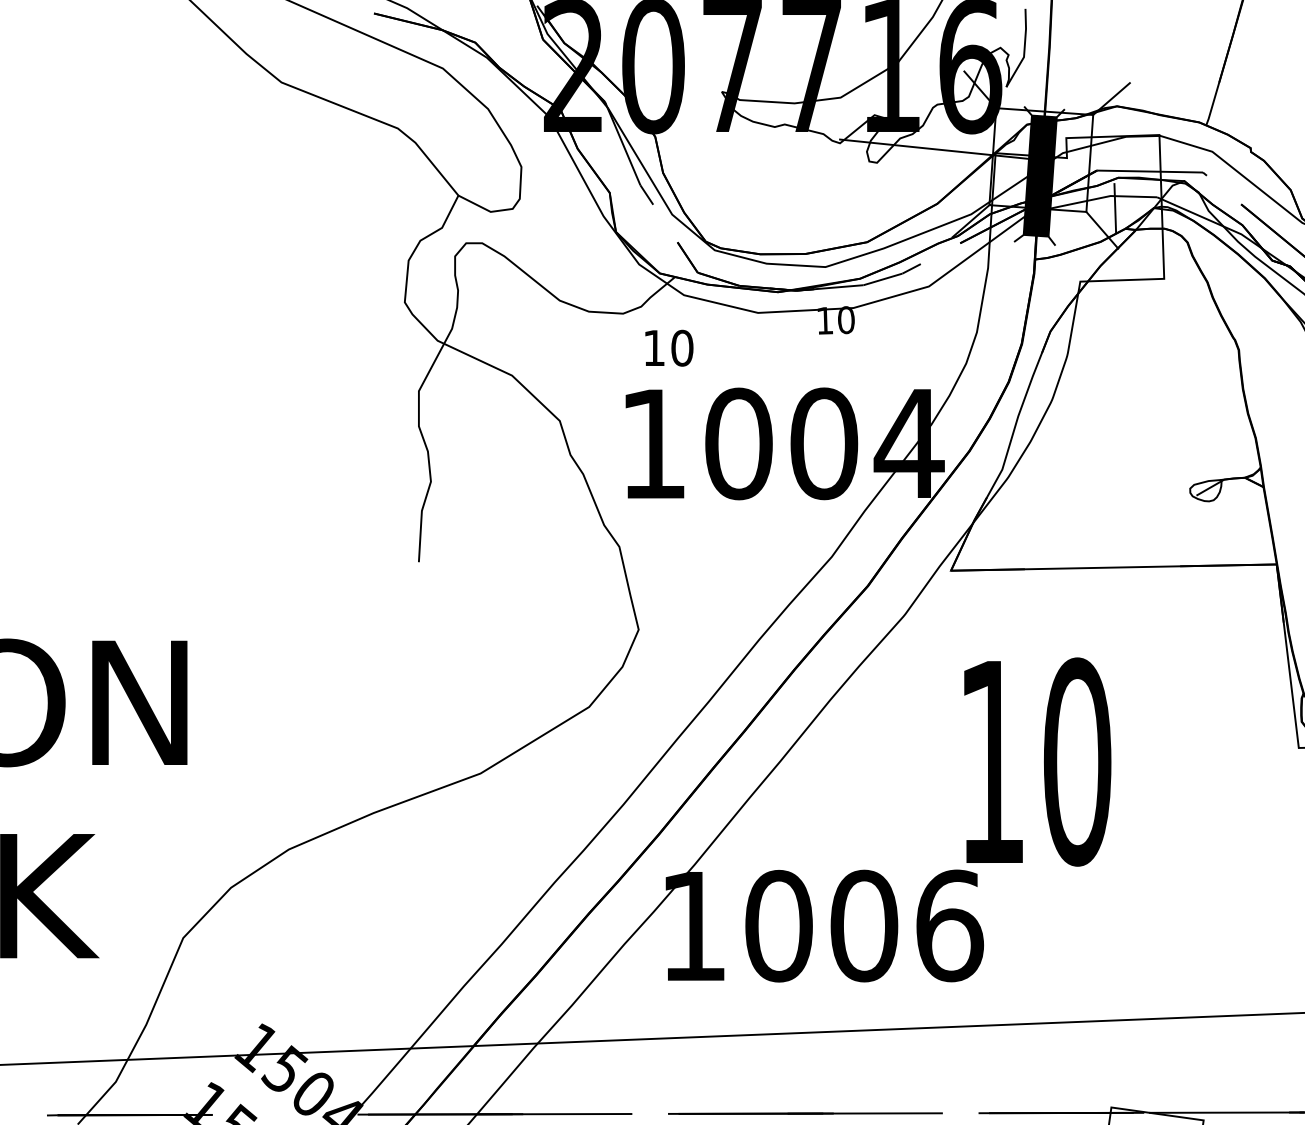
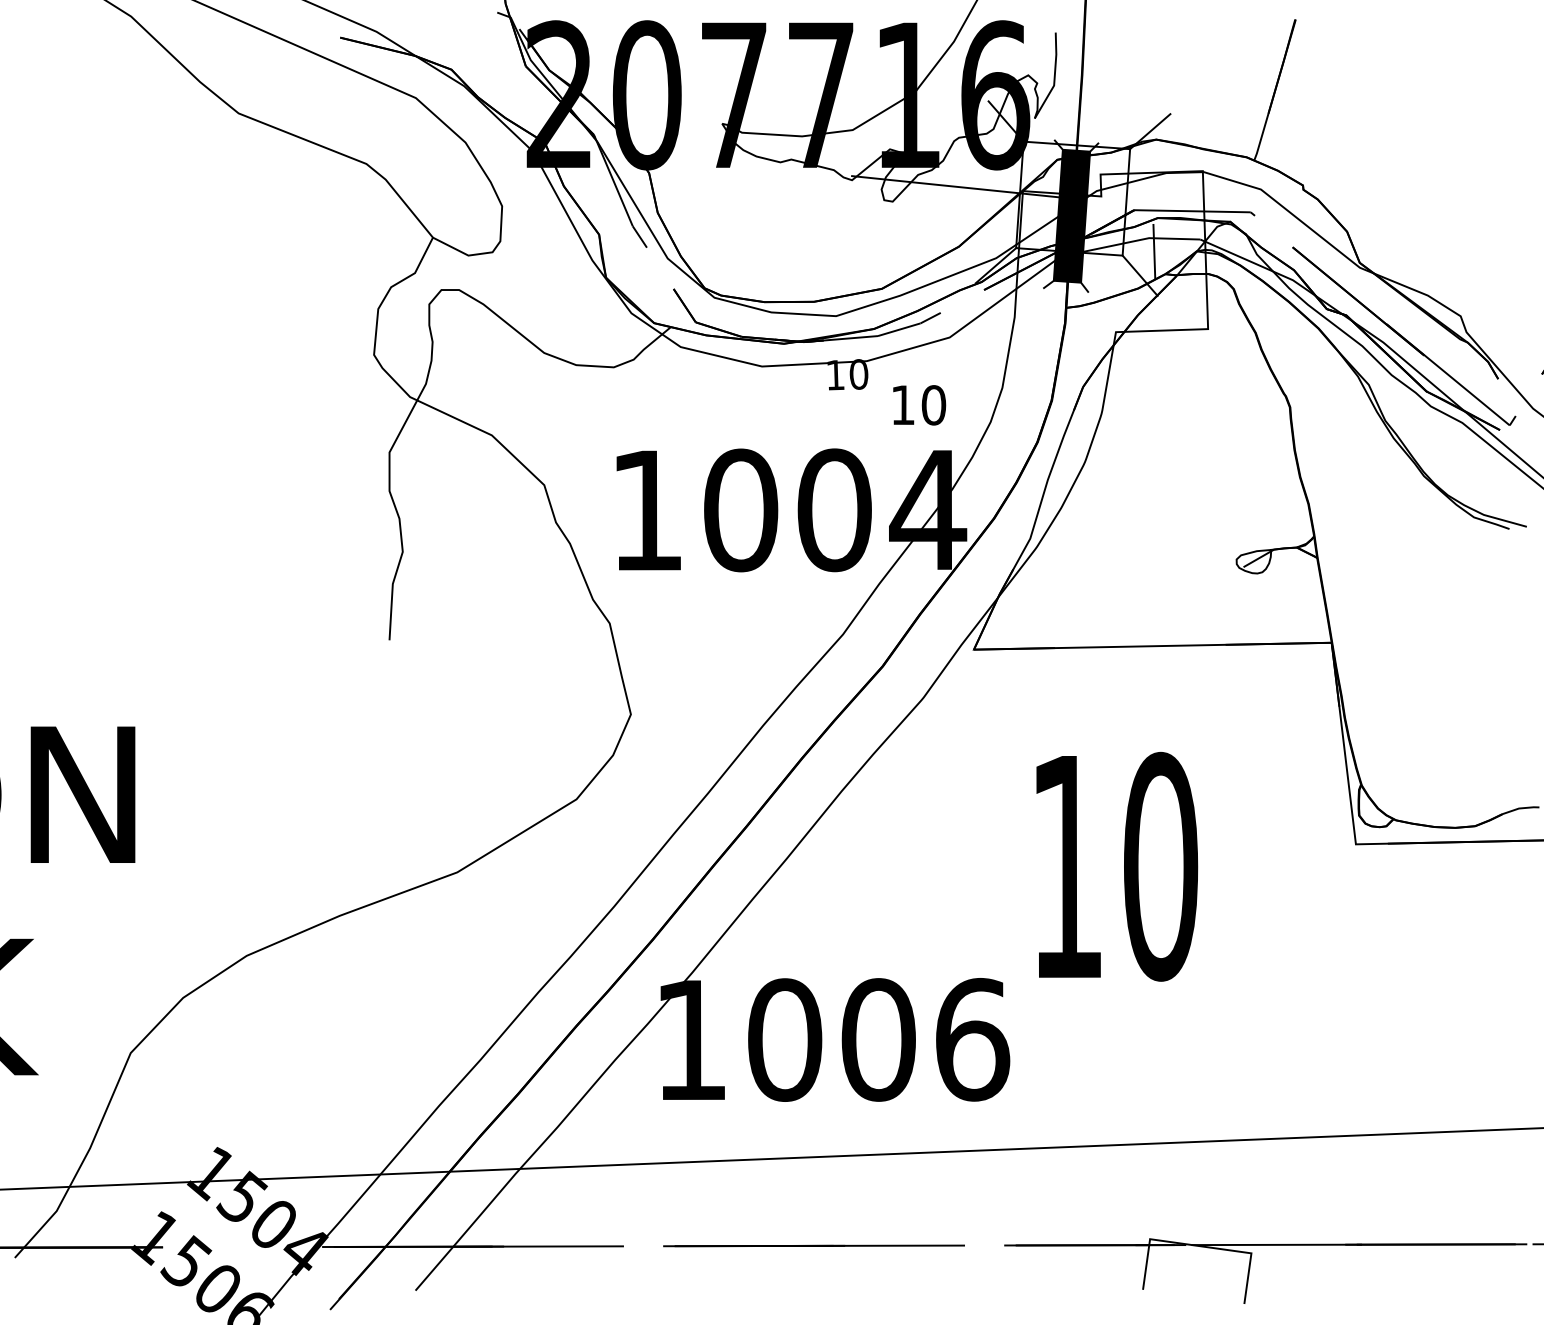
text: (669, 348) -> (919, 405), moved
text: (1038, 761) -> (1117, 866), moved

